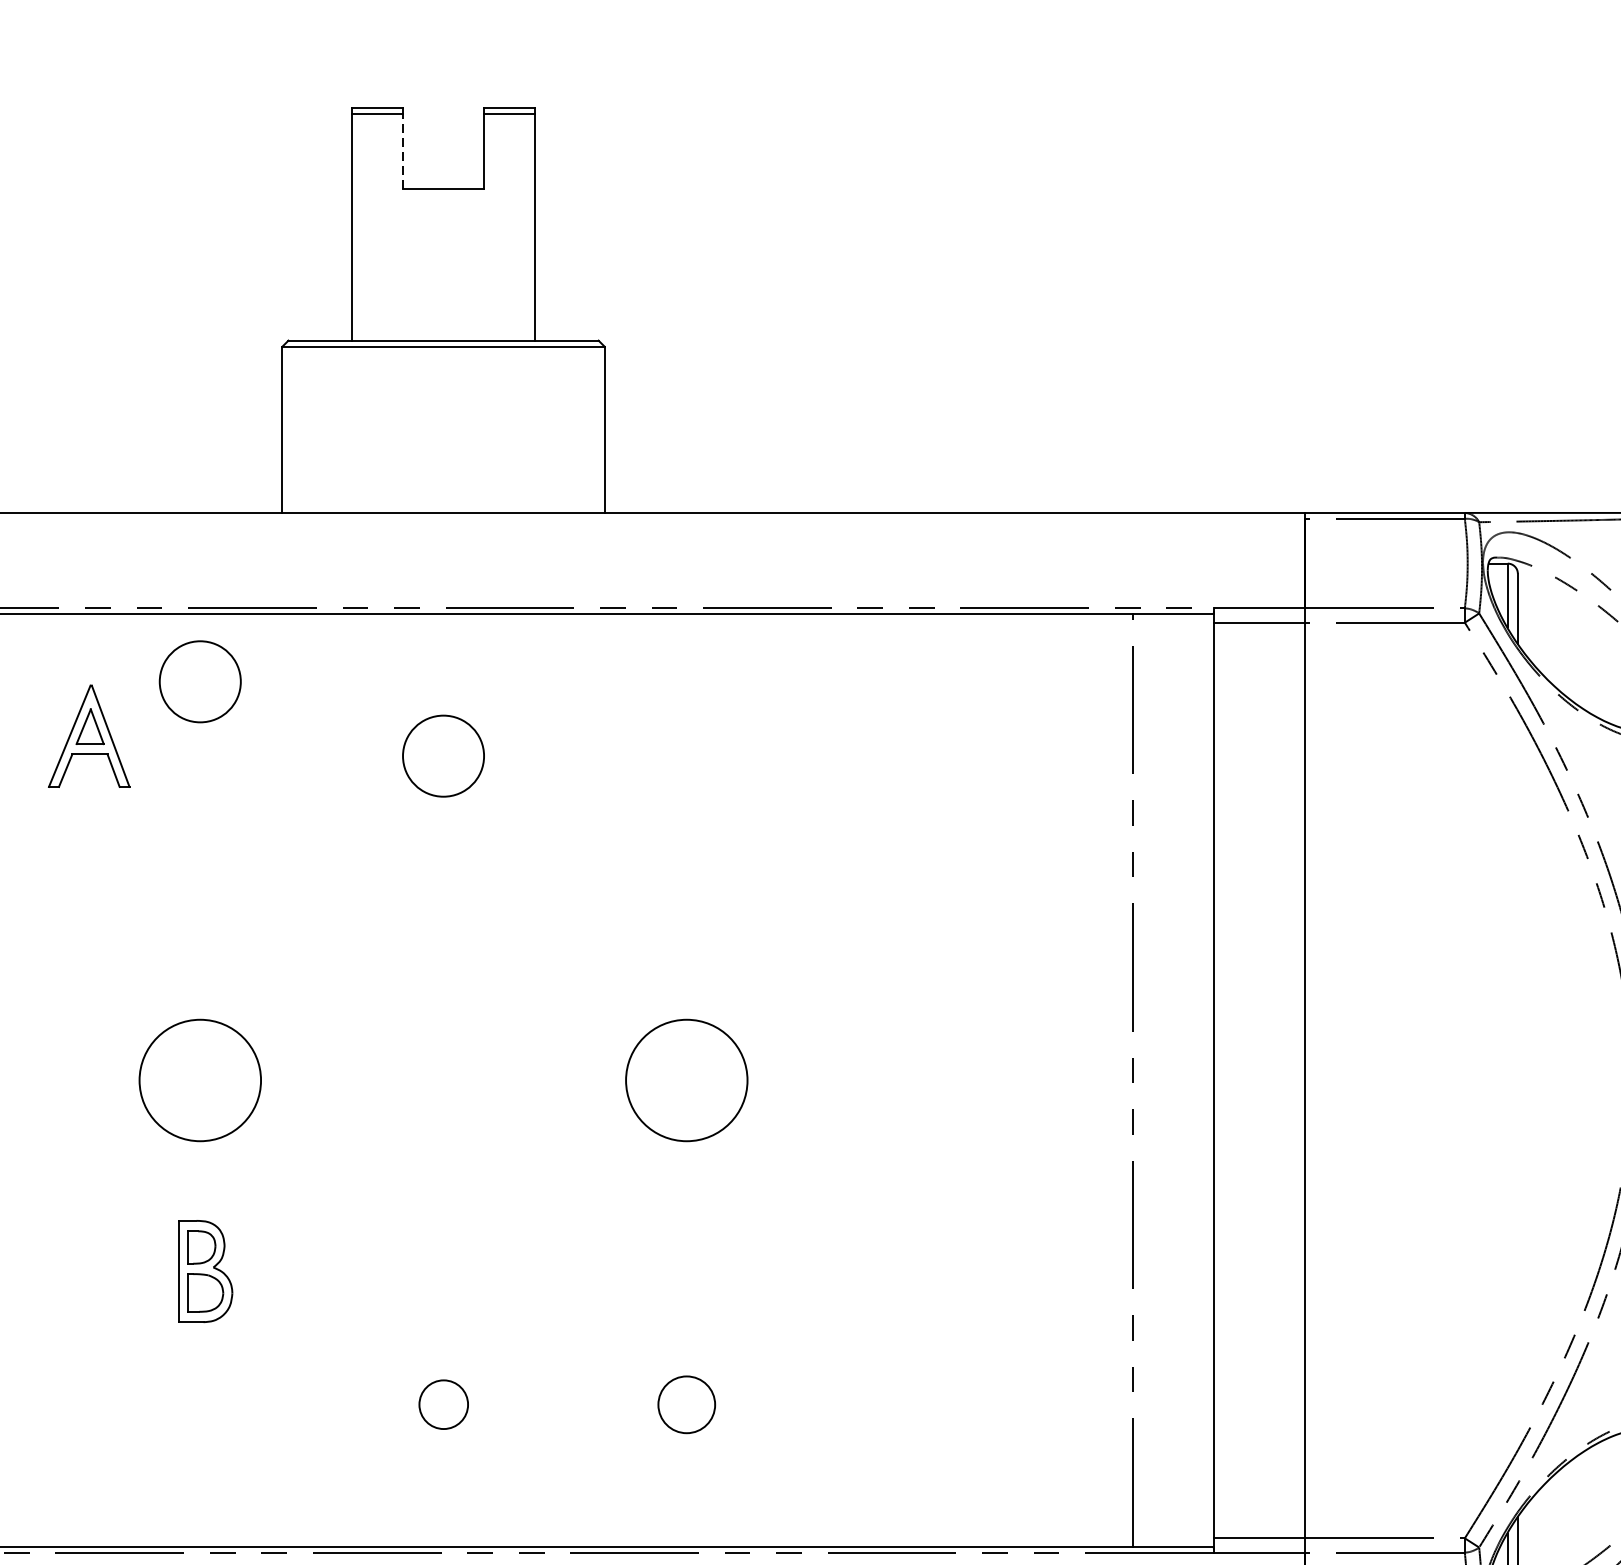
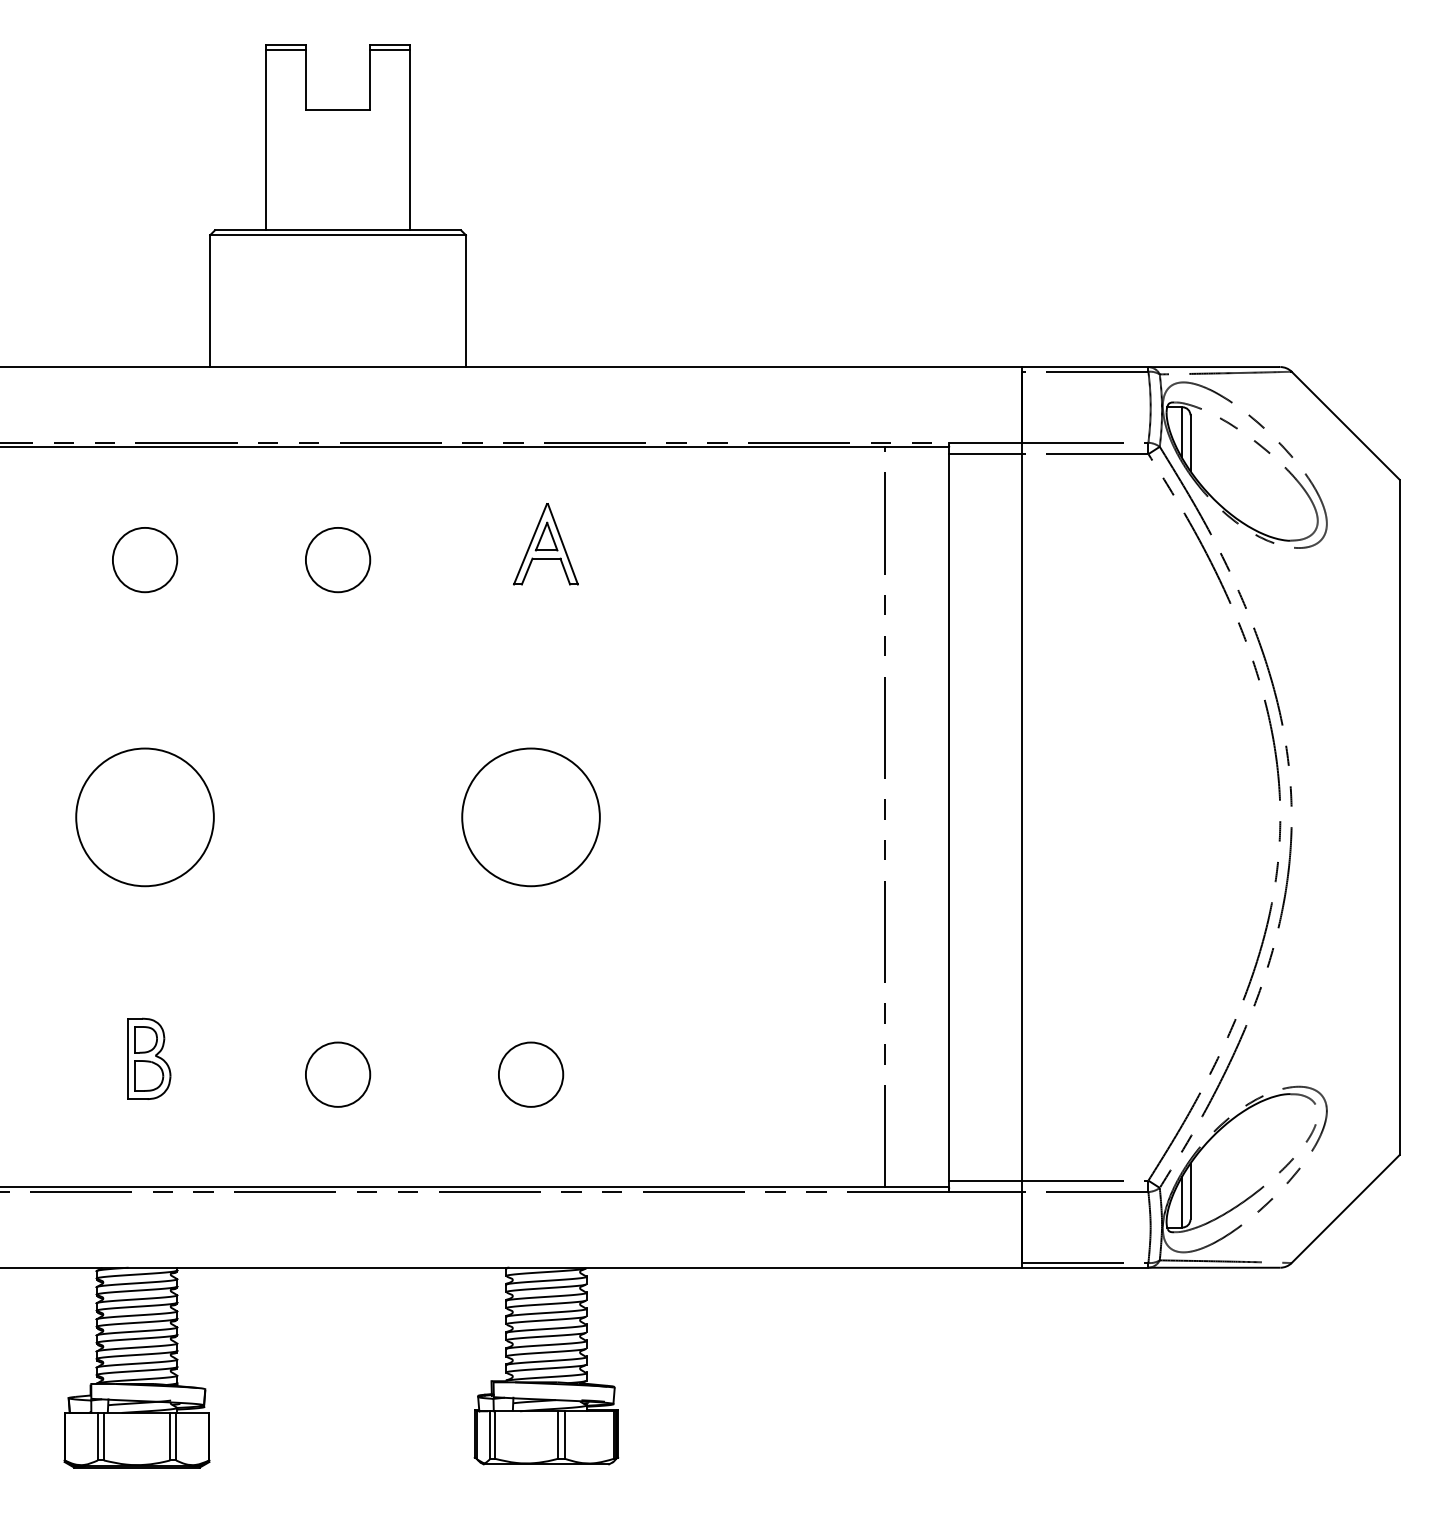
line: (402, 150) -> (305, 79), dashed -> solid
circle: (200, 682) -> (145, 560), moved
part: (88, 736) -> (545, 544), moved
circle: (199, 1080) -> (144, 817), size x1.43
circle: (686, 1080) -> (530, 817), size x1.43
part: (205, 1270) -> (149, 1058), moved
circle: (444, 1404) -> (338, 1074), size x1.67
circle: (686, 1404) -> (530, 1074), size x1.43

